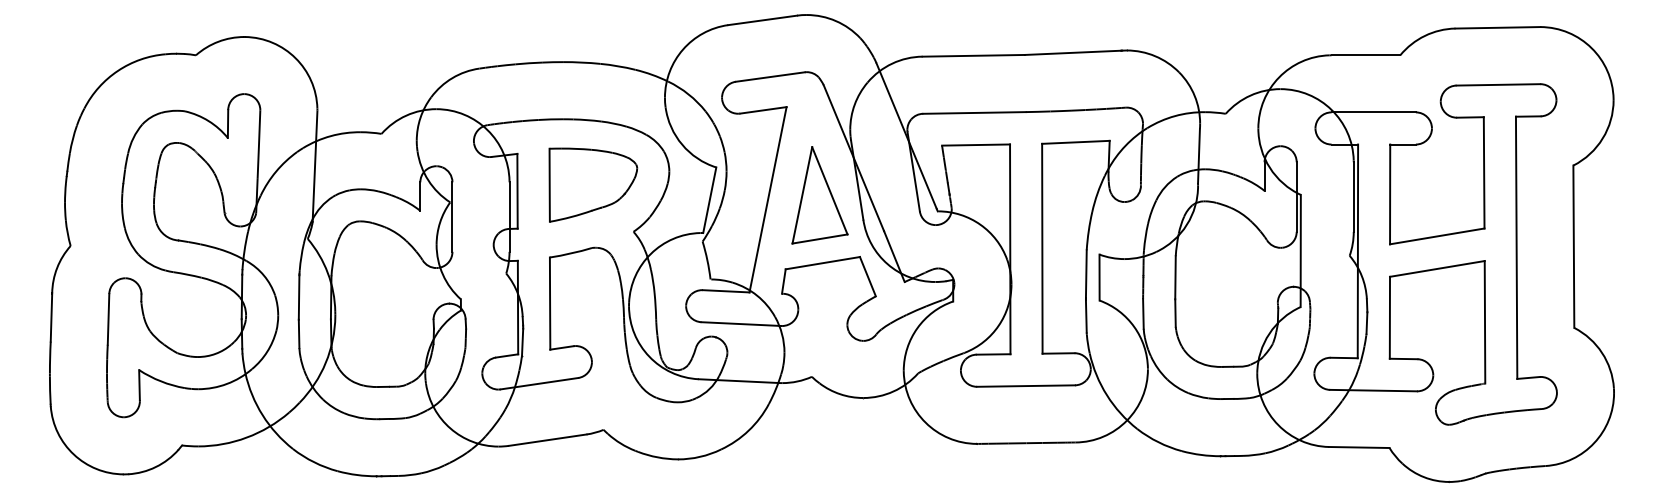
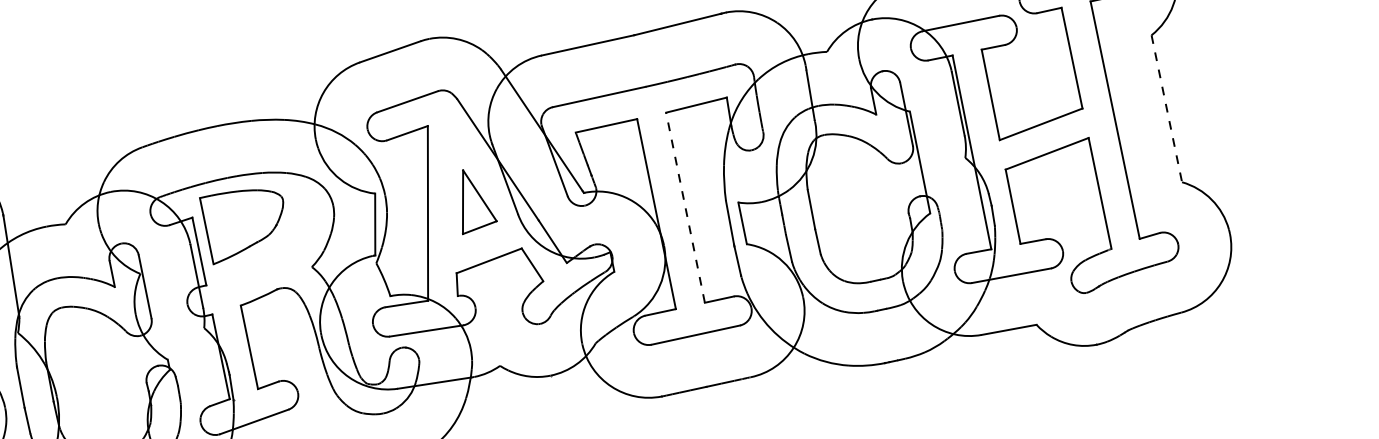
part: (593, 184) -> (246, 222), moved
part: (819, 195) -> (473, 200), size x0.7
line: (1573, 247) -> (1166, 109), solid -> dashed
line: (1042, 248) -> (685, 207), solid -> dashed

